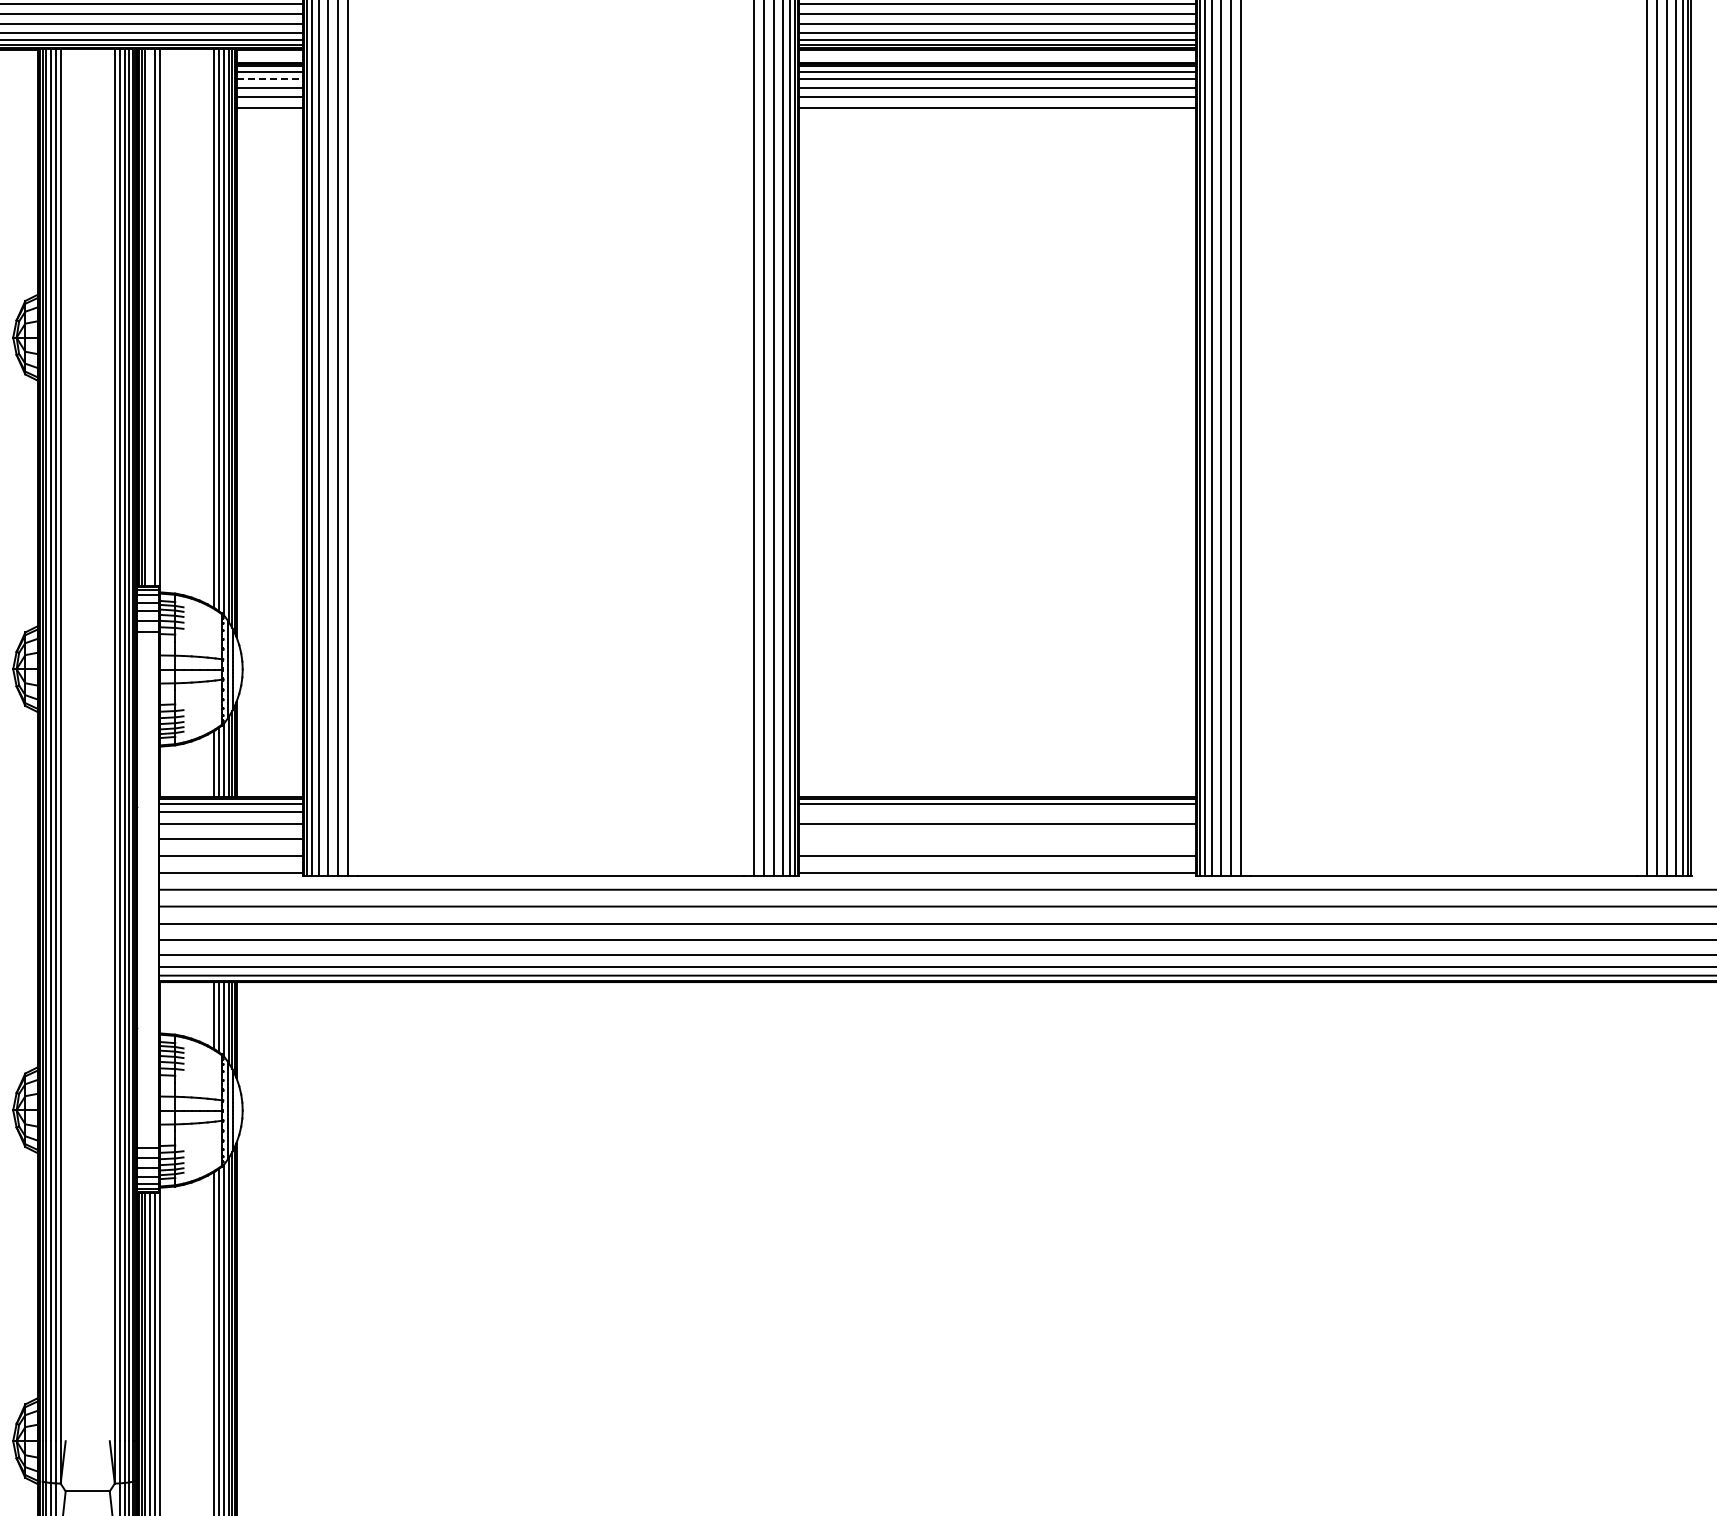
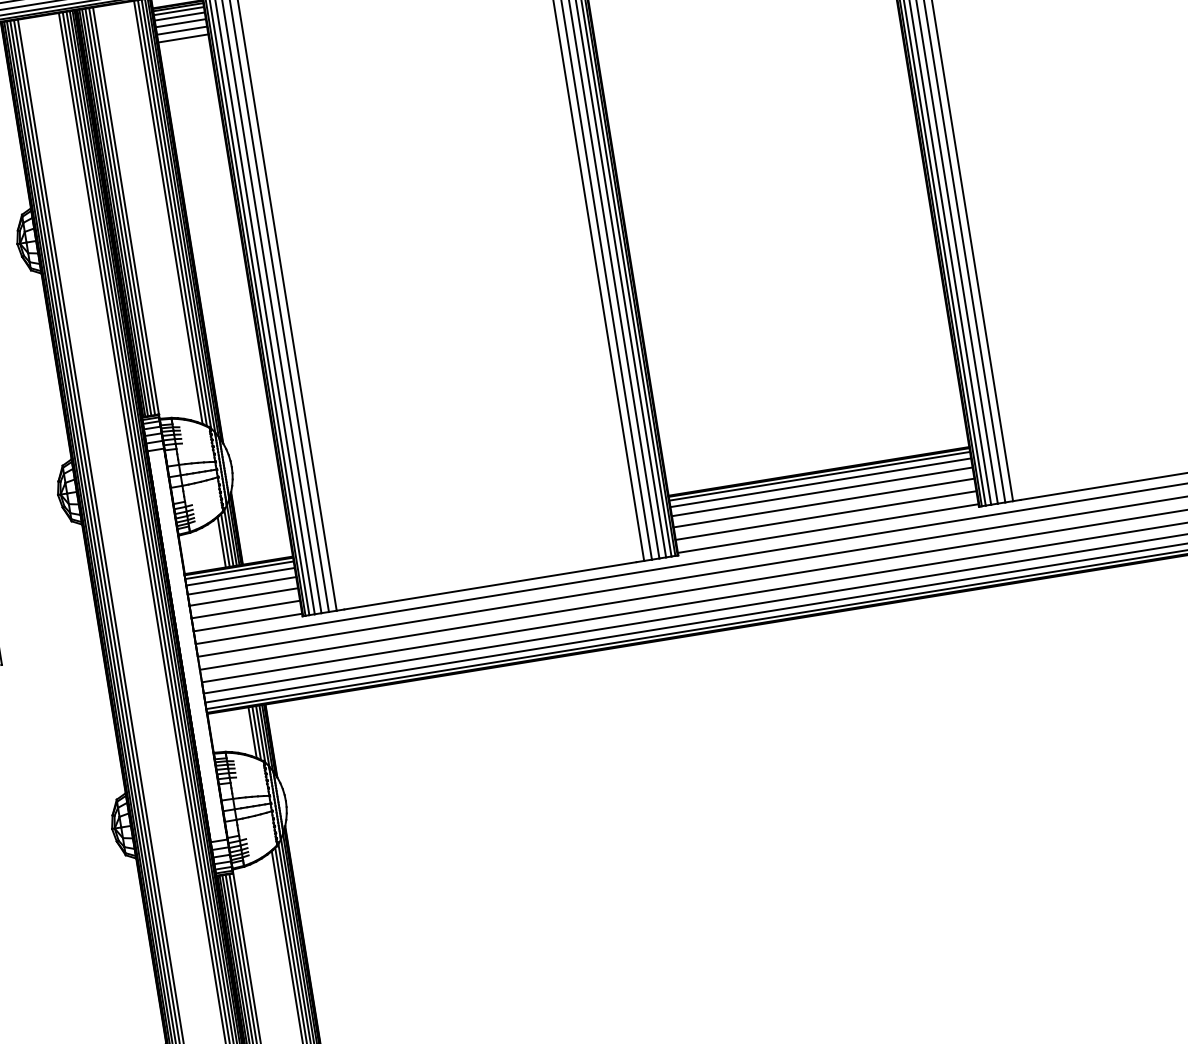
line: (270, 78) -> (180, 16), dashed -> solid
line: (149, 317) -> (118, 212), added
line: (996, 812) -> (820, 482), added
line: (996, 839) -> (823, 503), added

